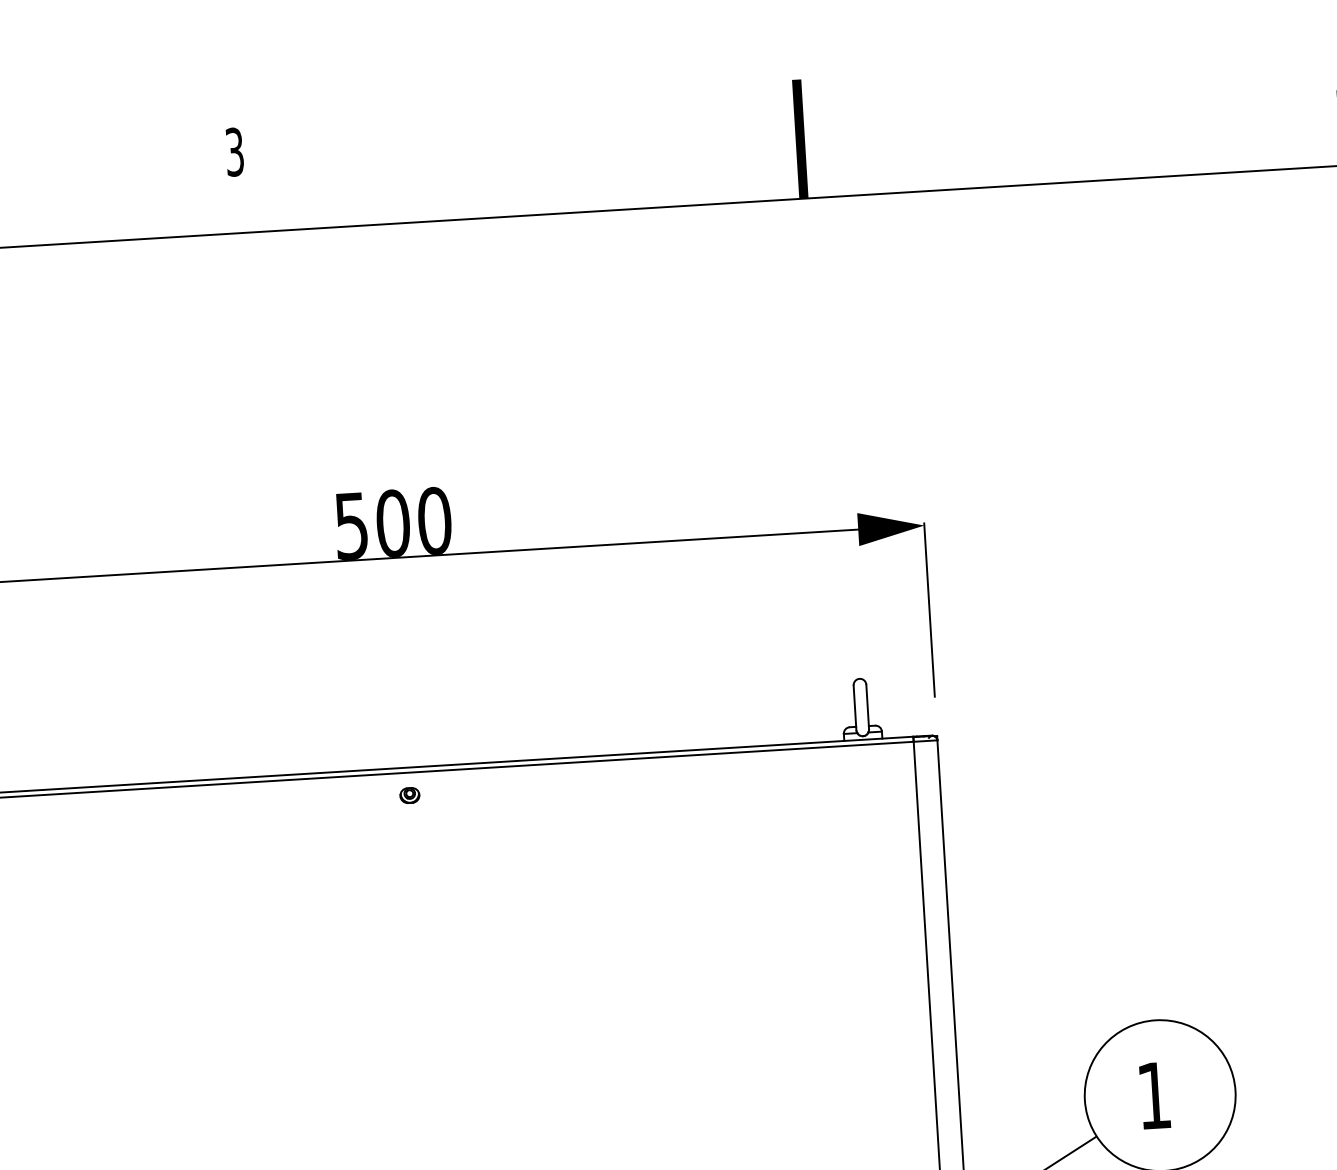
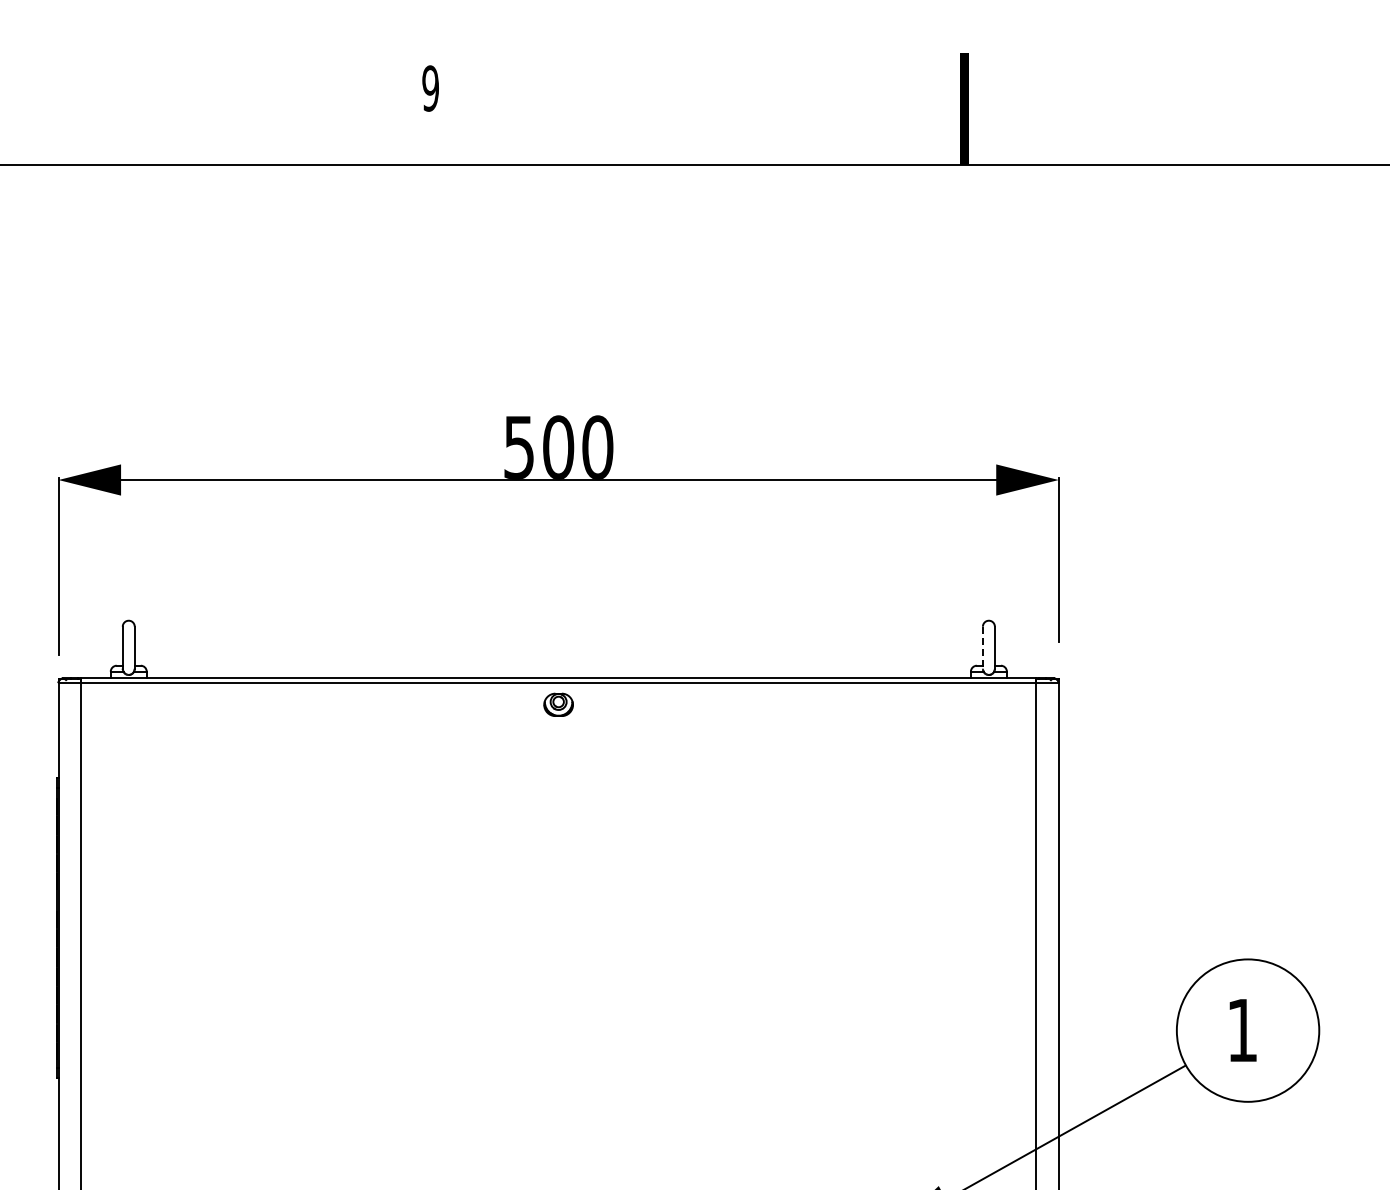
text: (234, 152) -> (430, 88), 3 -> 9
line: (854, 708) -> (982, 648), solid -> dashed
part: (409, 795) -> (558, 704), size x1.6

